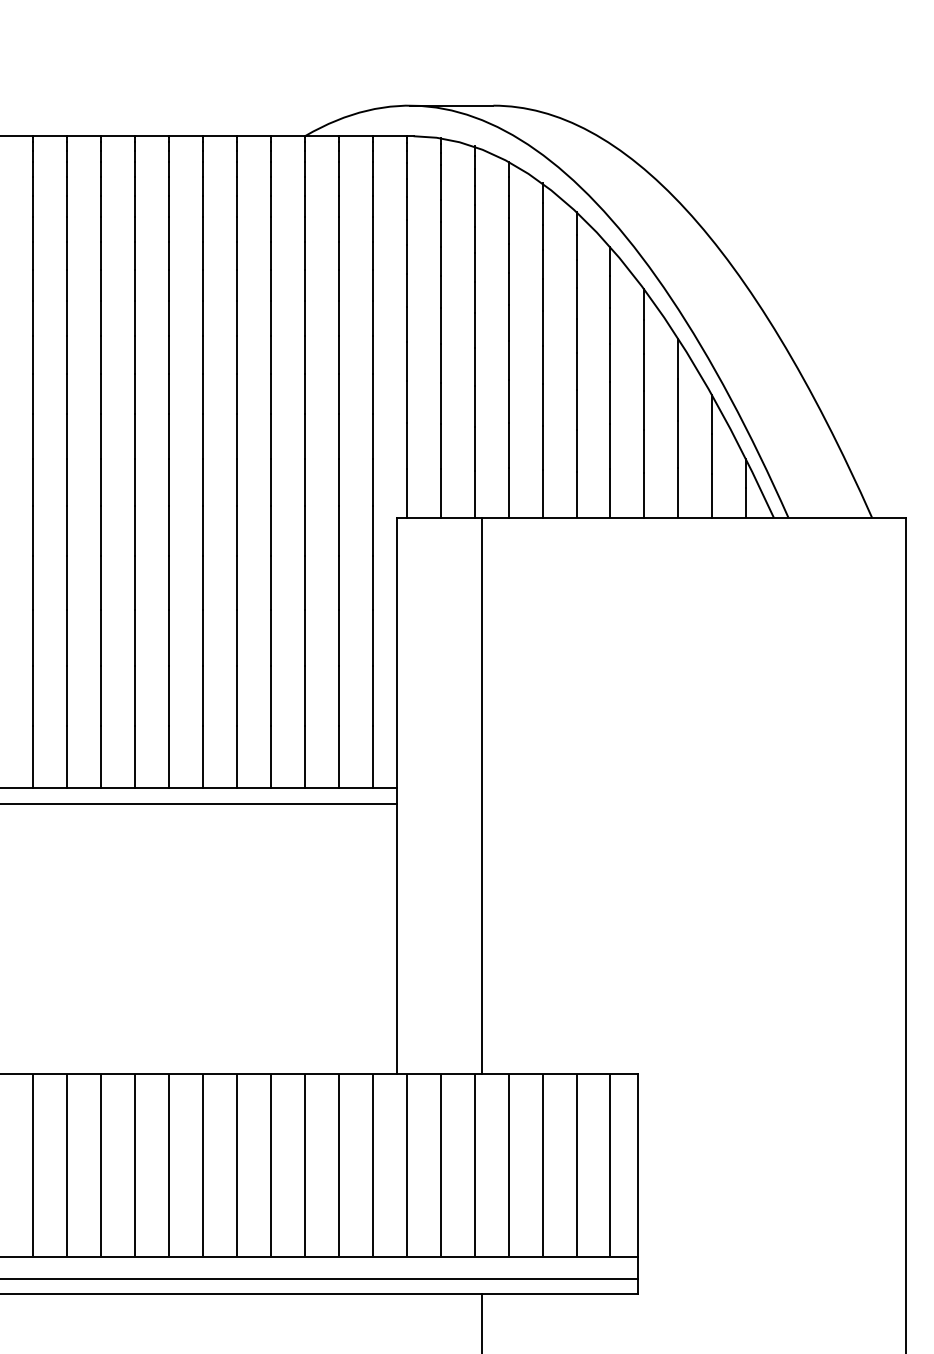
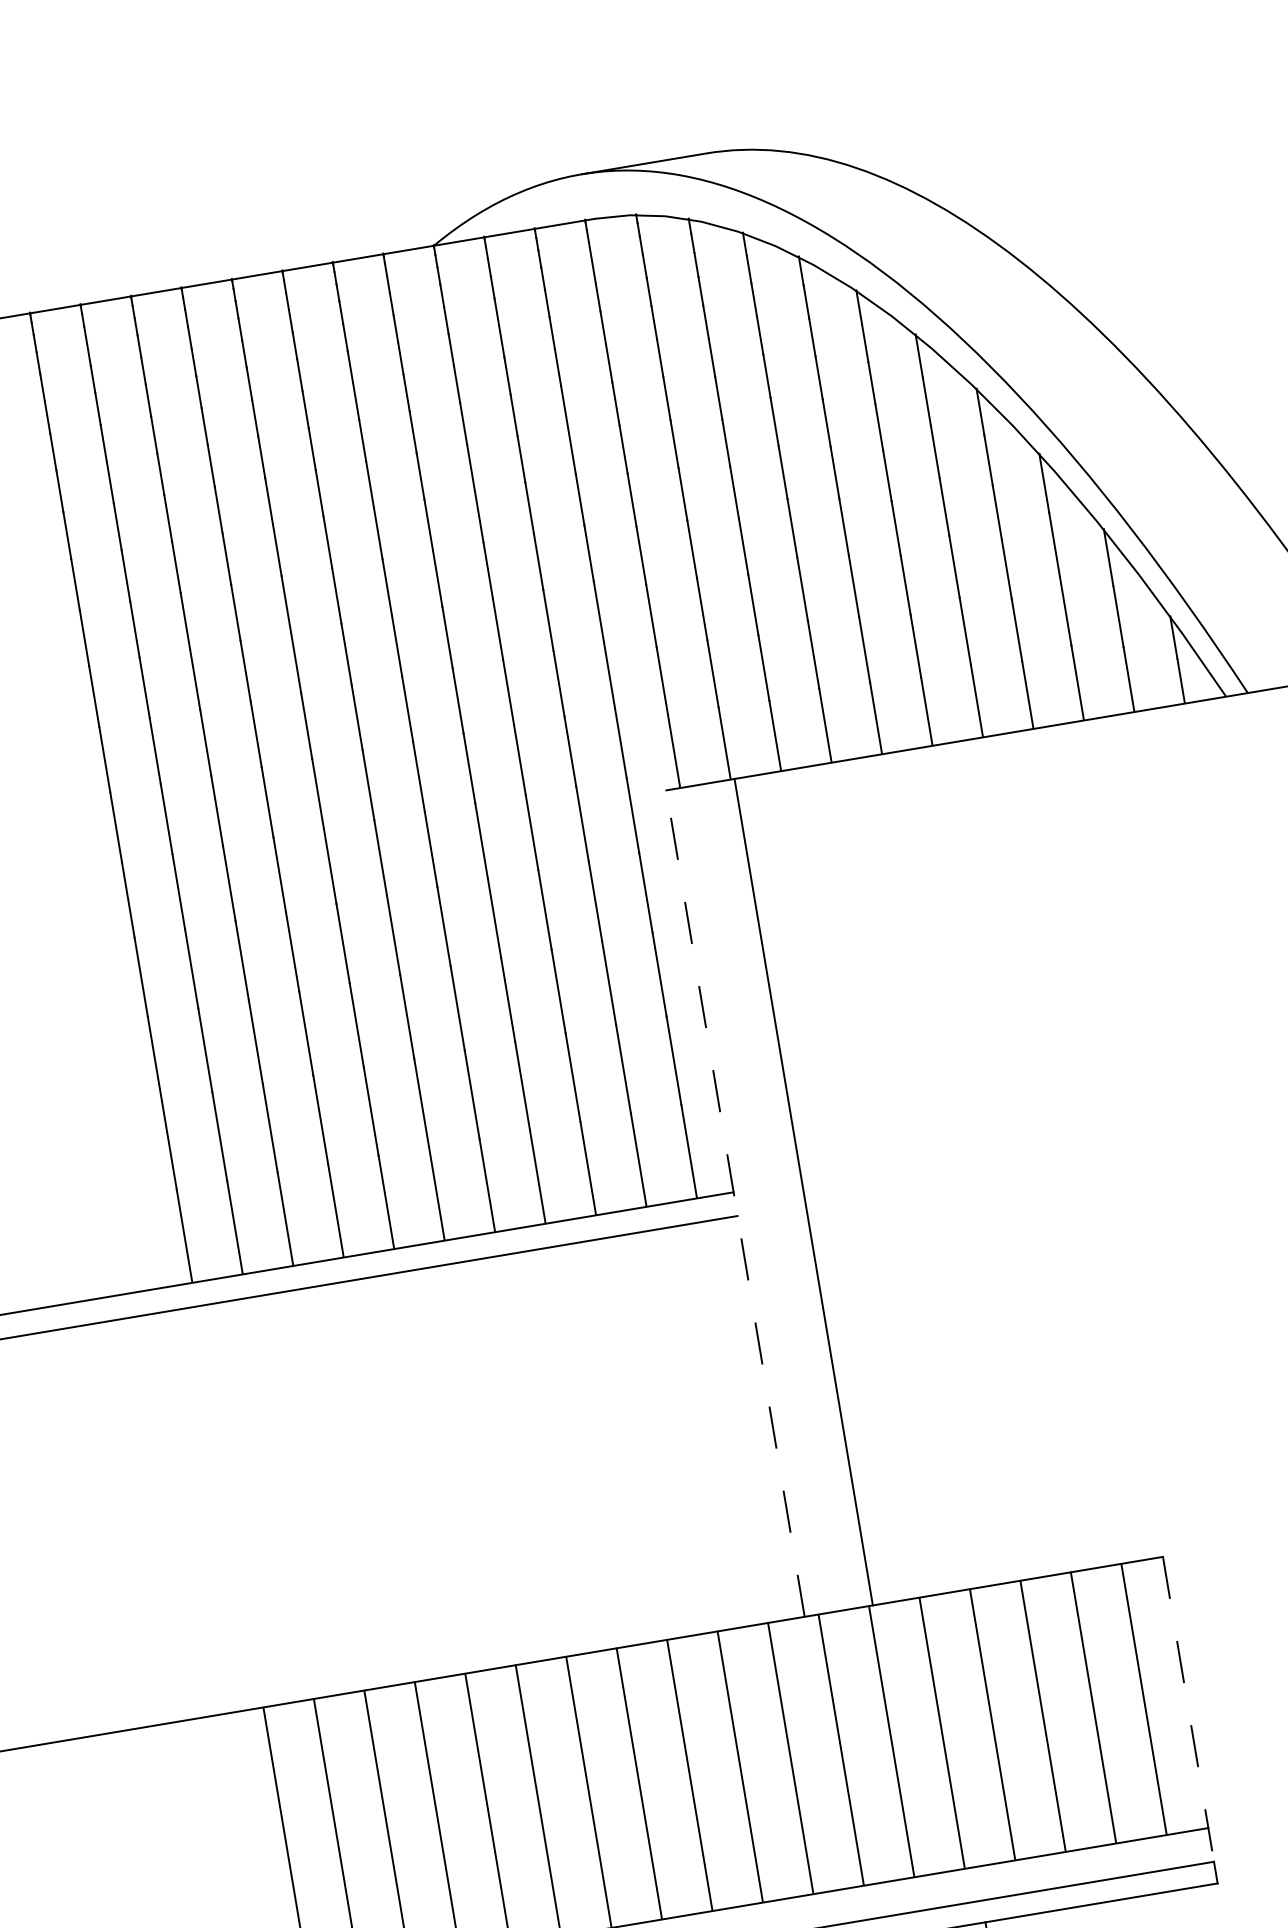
line: (397, 795) -> (735, 1202), solid -> dashed
line: (482, 796) -> (804, 1192), moved
line: (638, 1176) -> (1188, 1709), solid -> dashed

